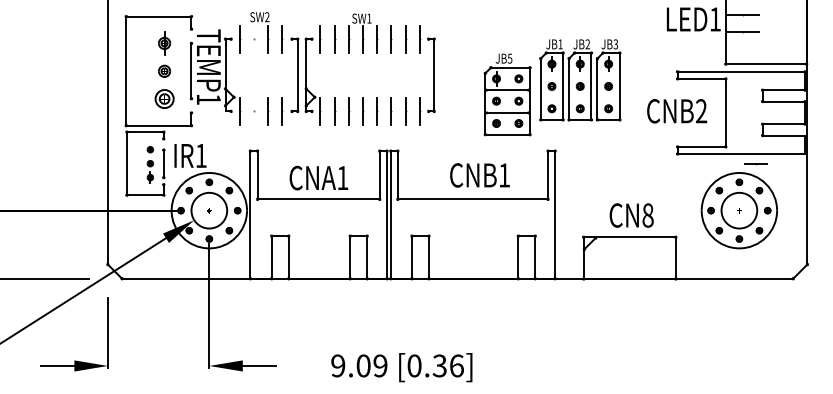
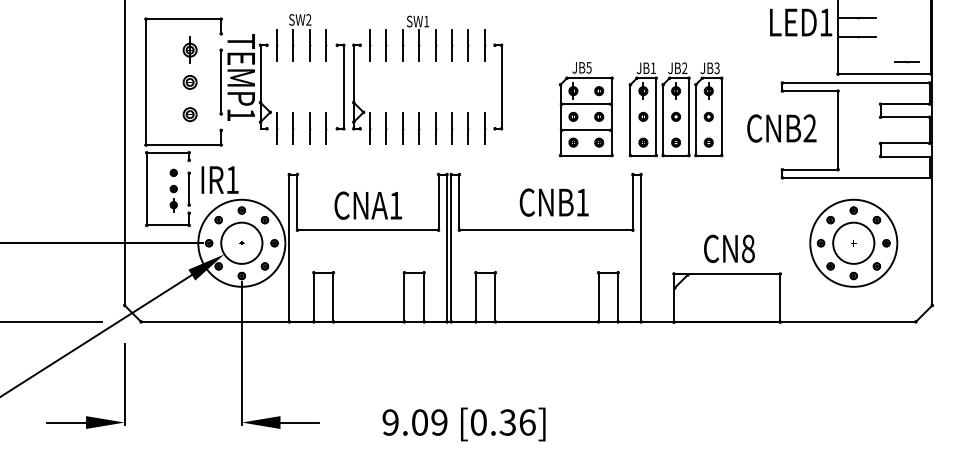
line: (254, 38) -> (293, 44), added
part: (579, 80) -> (675, 109), moved
part: (164, 99) -> (189, 114), size x0.62
line: (254, 111) -> (293, 128), added
line: (755, 164) -> (906, 62), moved

